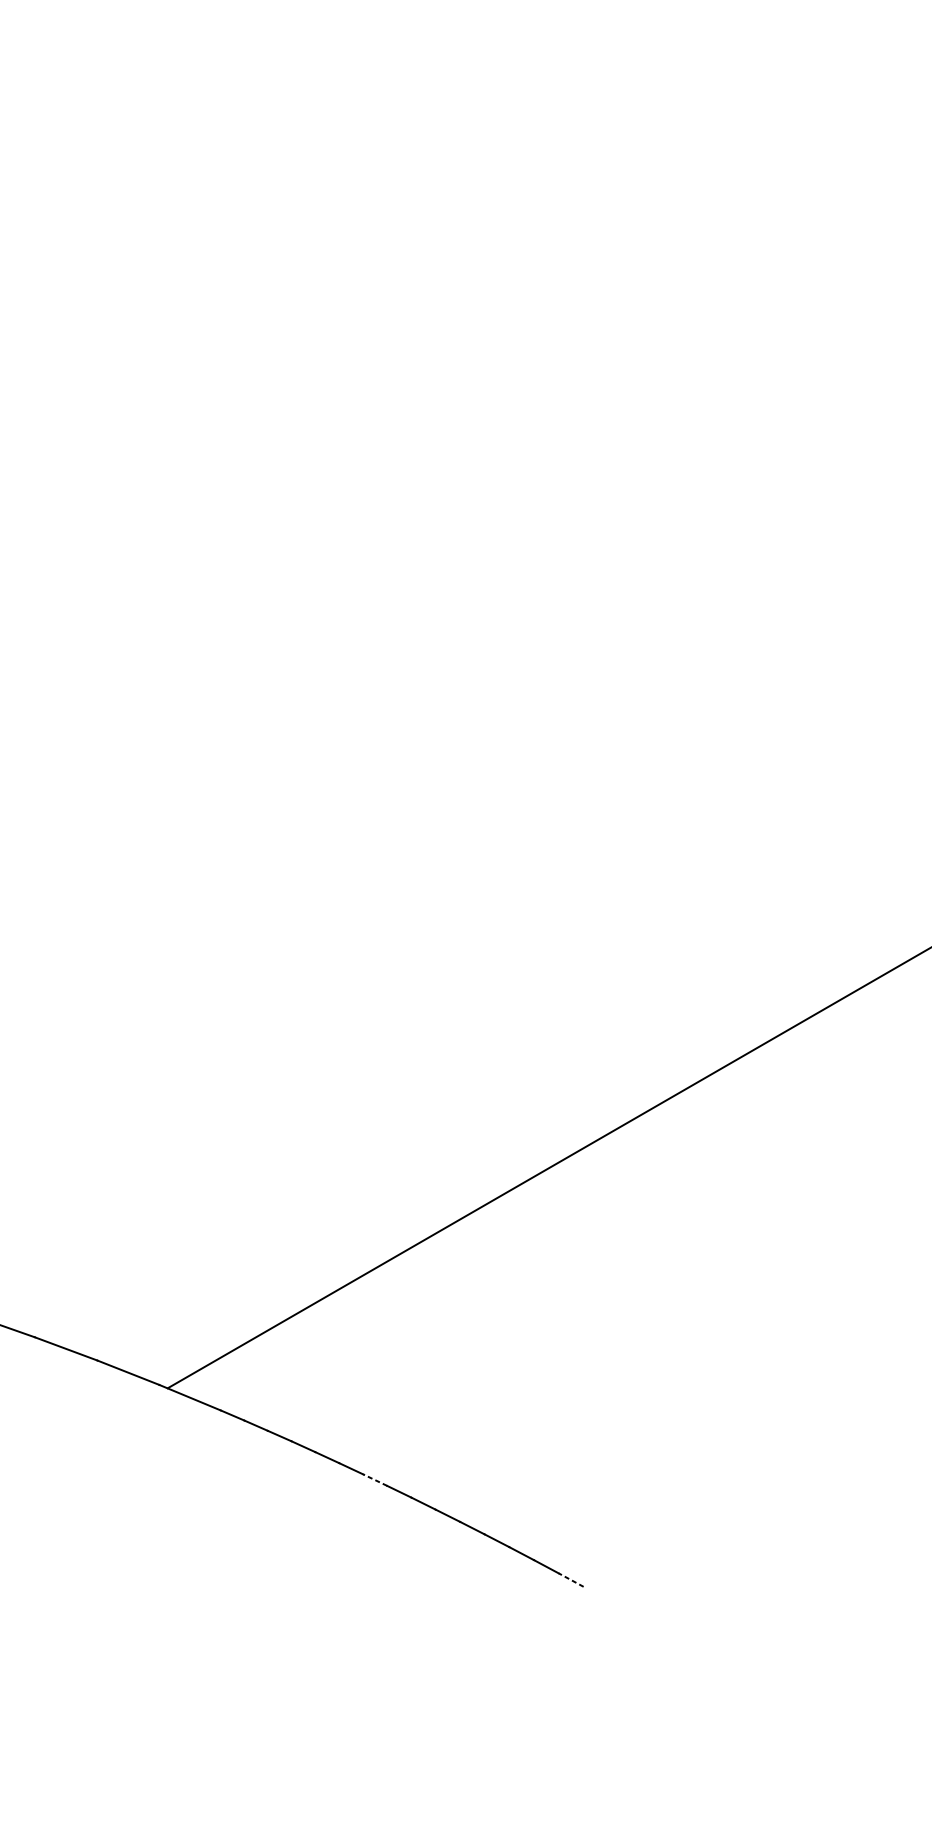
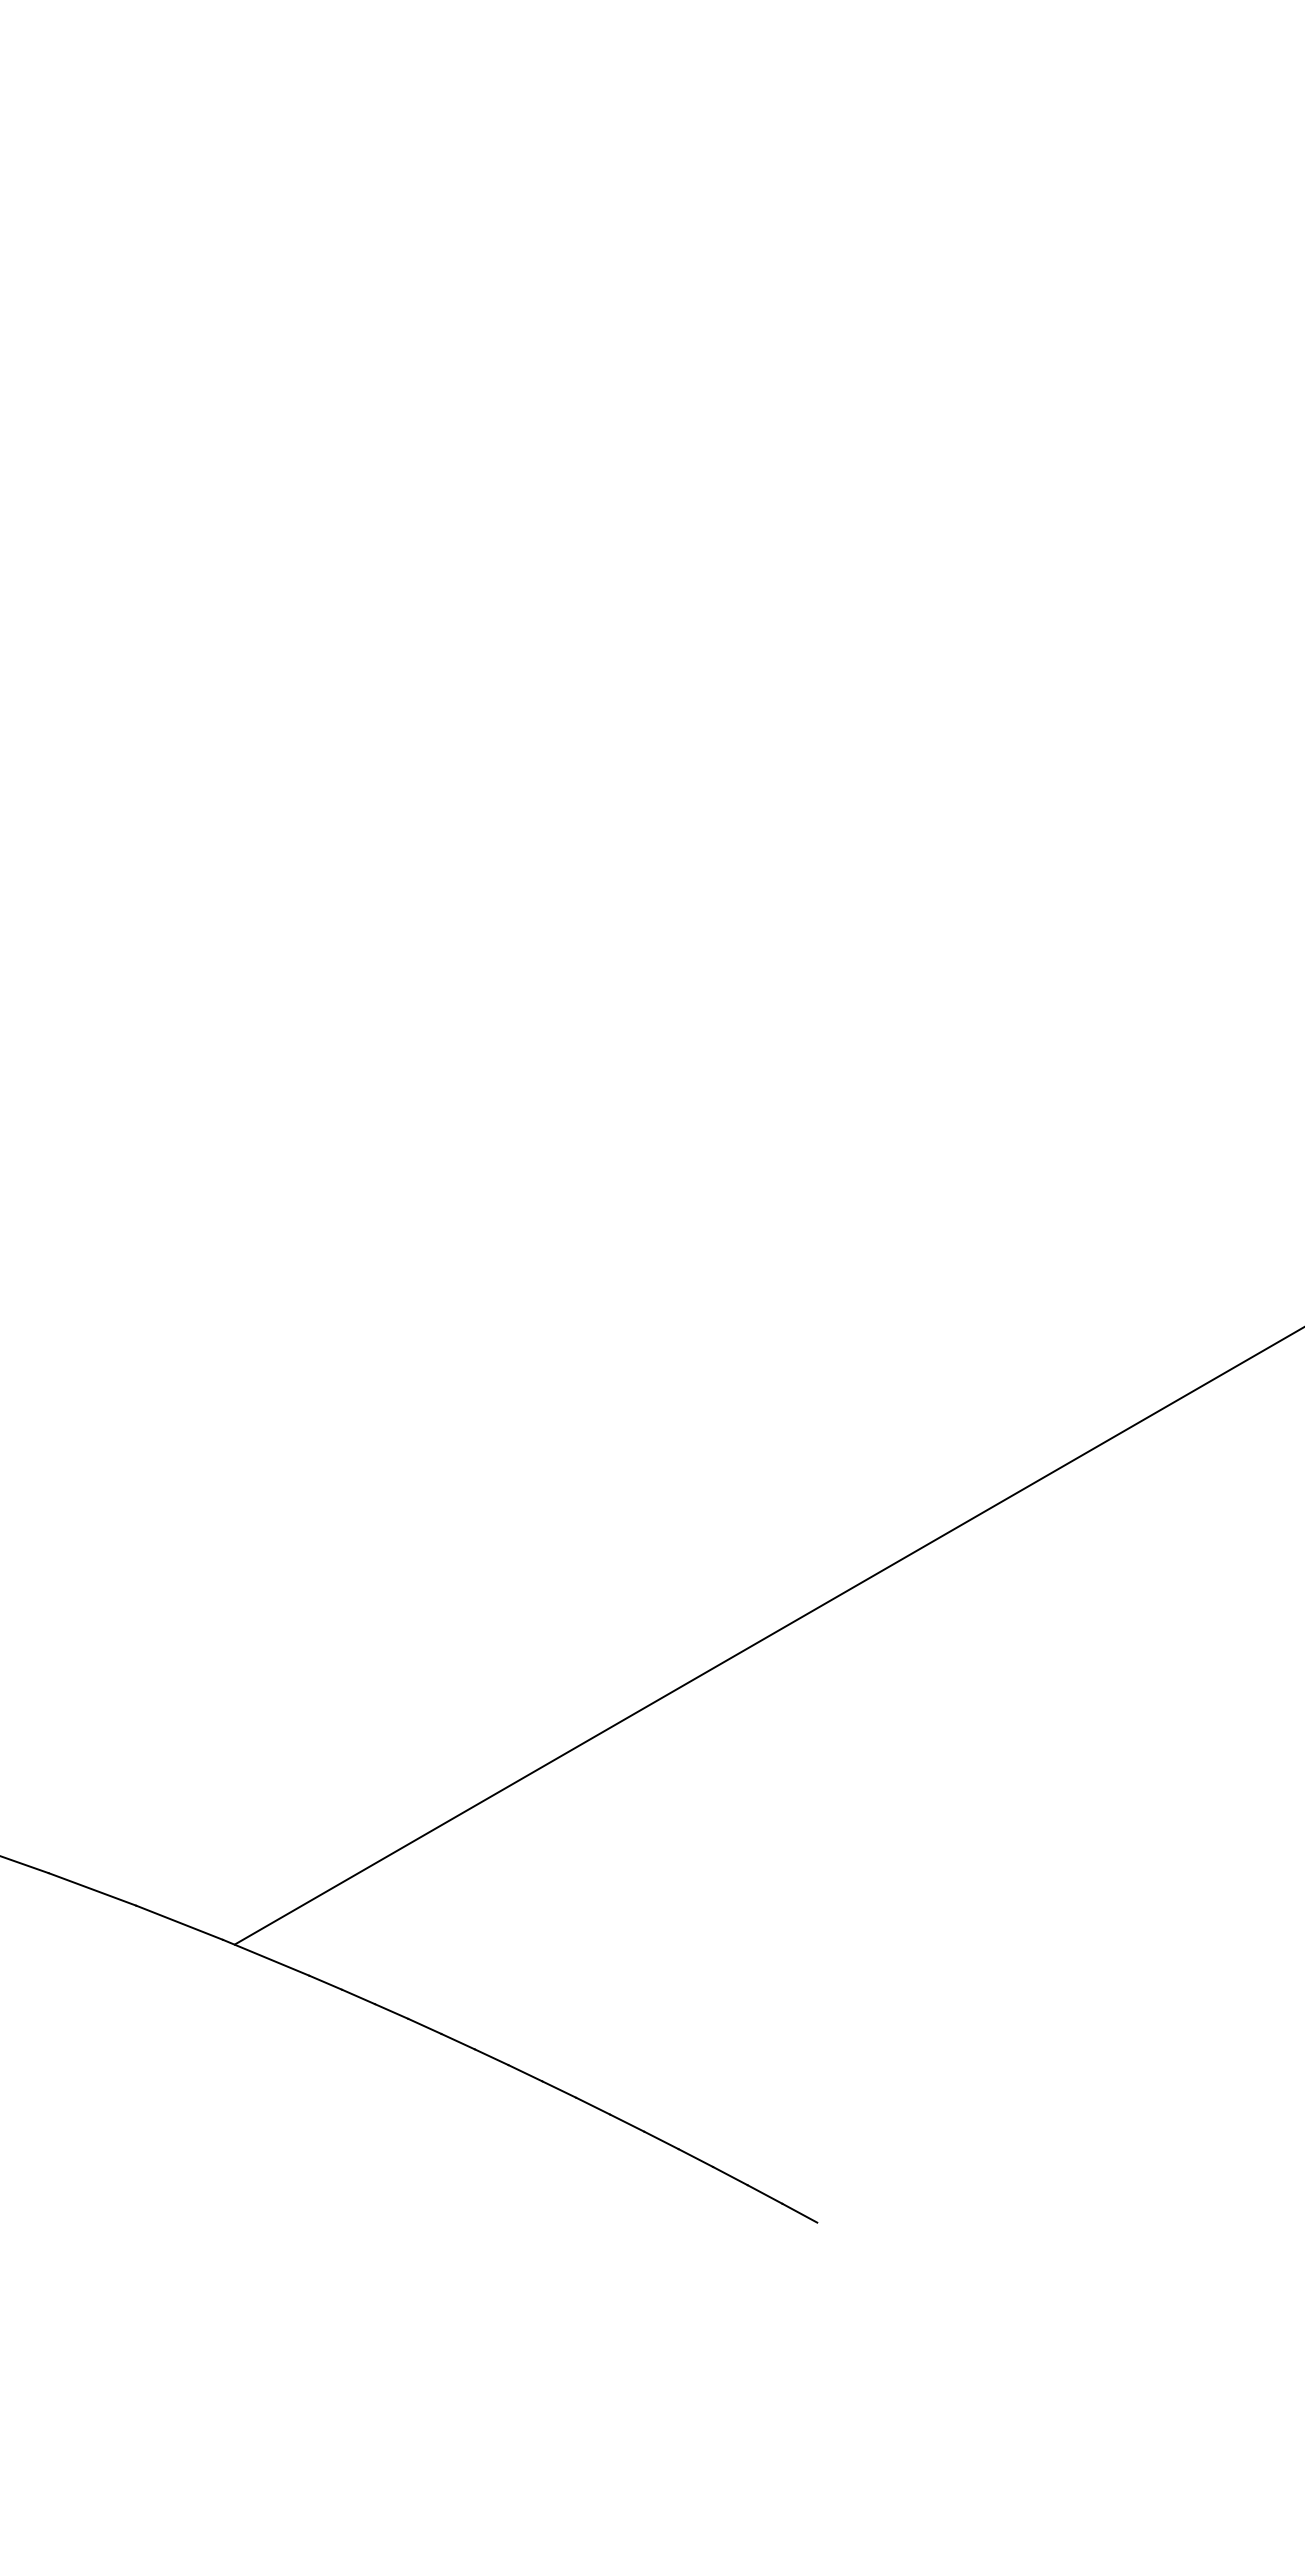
line: (375, 1480) -> (525, 2073), dashed -> solid
line: (570, 1580) -> (799, 2213), dashed -> solid

